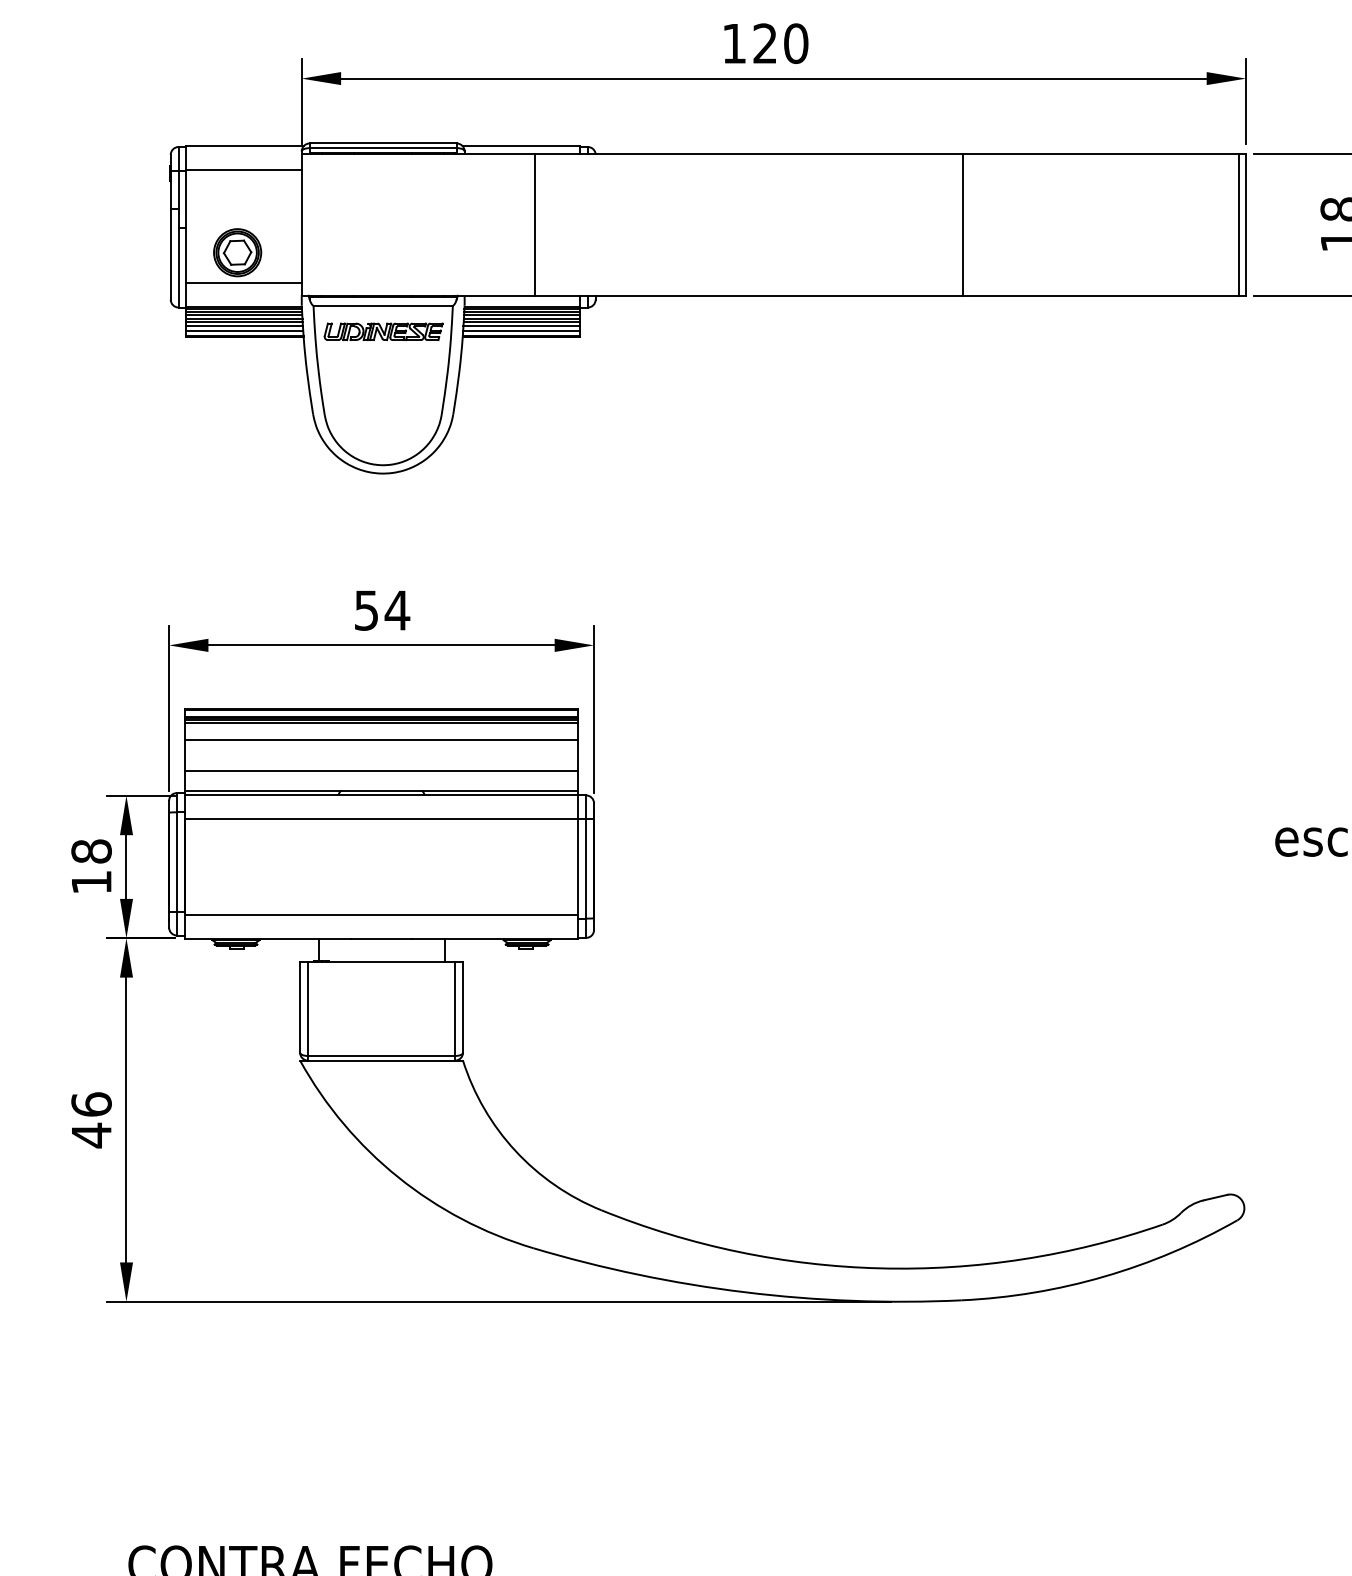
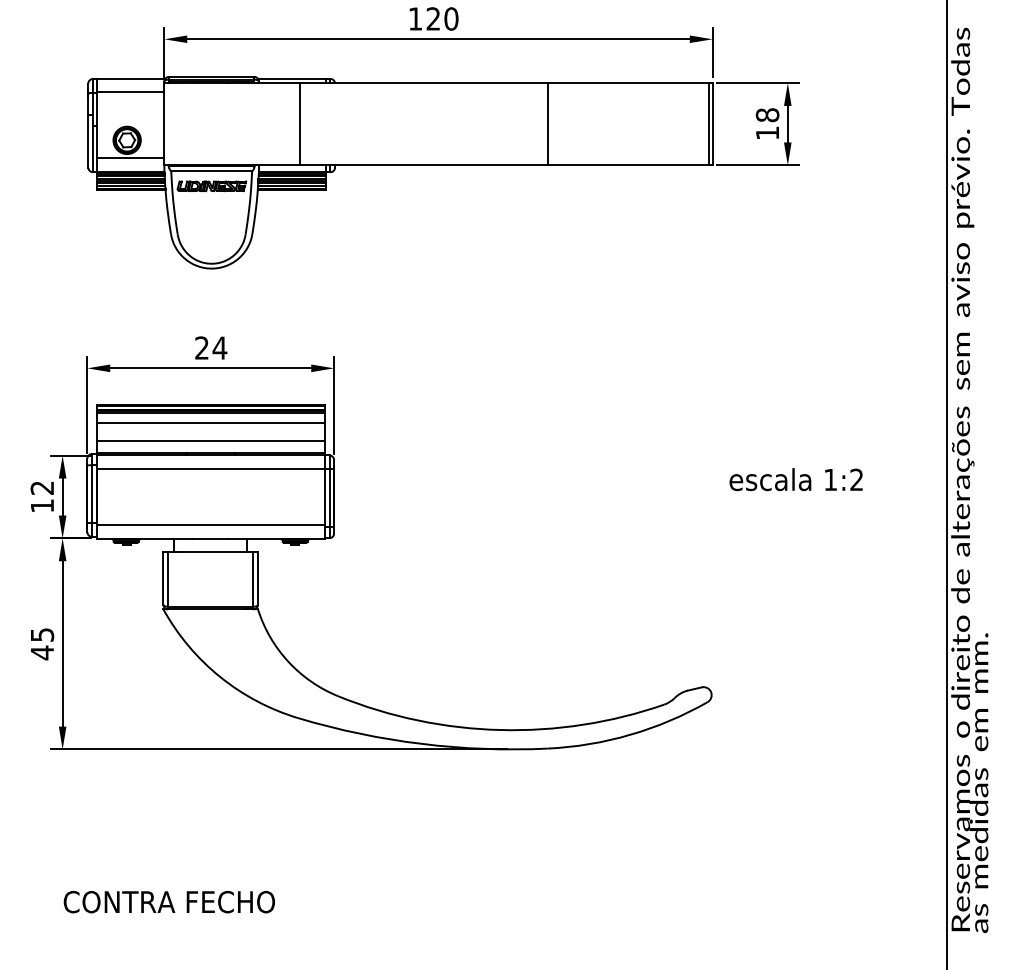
text: (365, 609) -> (201, 347), 54 -> 24
text: (91, 850) -> (42, 487), 18 -> 12
text: (91, 1103) -> (42, 634), 46 -> 45

